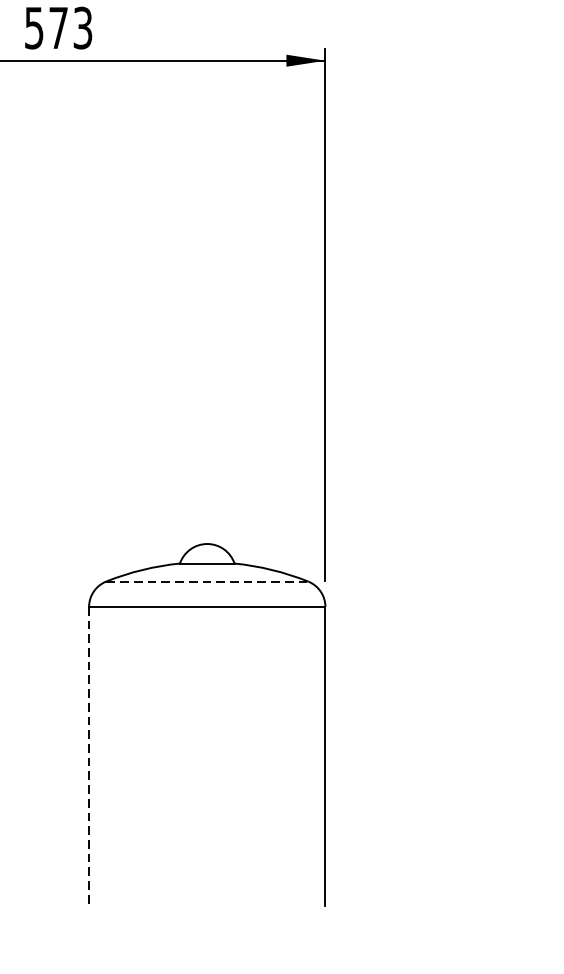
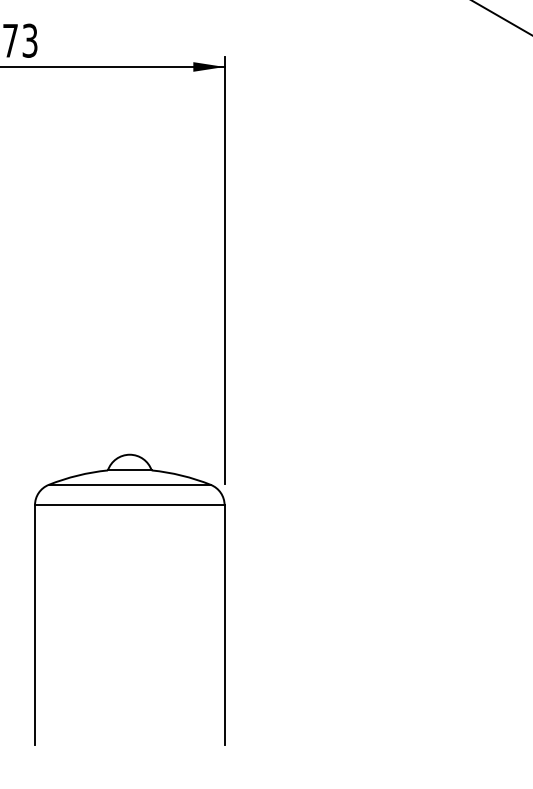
line: (206, 581) -> (129, 484), dashed -> solid
line: (89, 756) -> (35, 625), dashed -> solid

